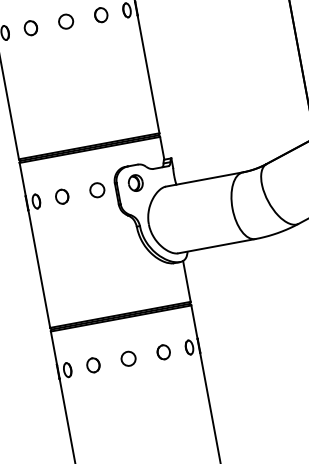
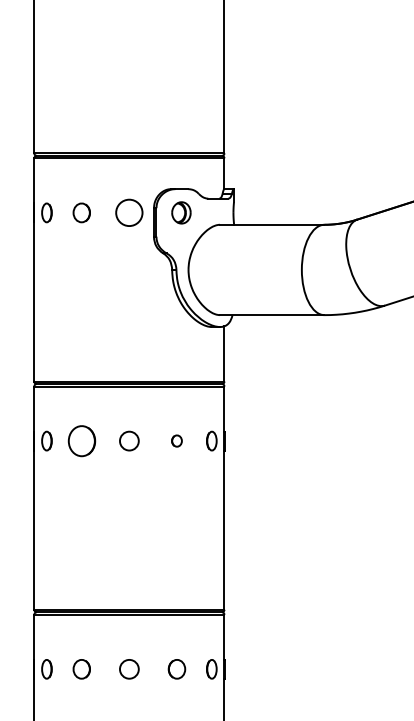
circle: (97, 189) -> (129, 212), size x1.4
part: (163, 351) -> (176, 440), size x0.6
part: (93, 364) -> (81, 440), size x1.6

